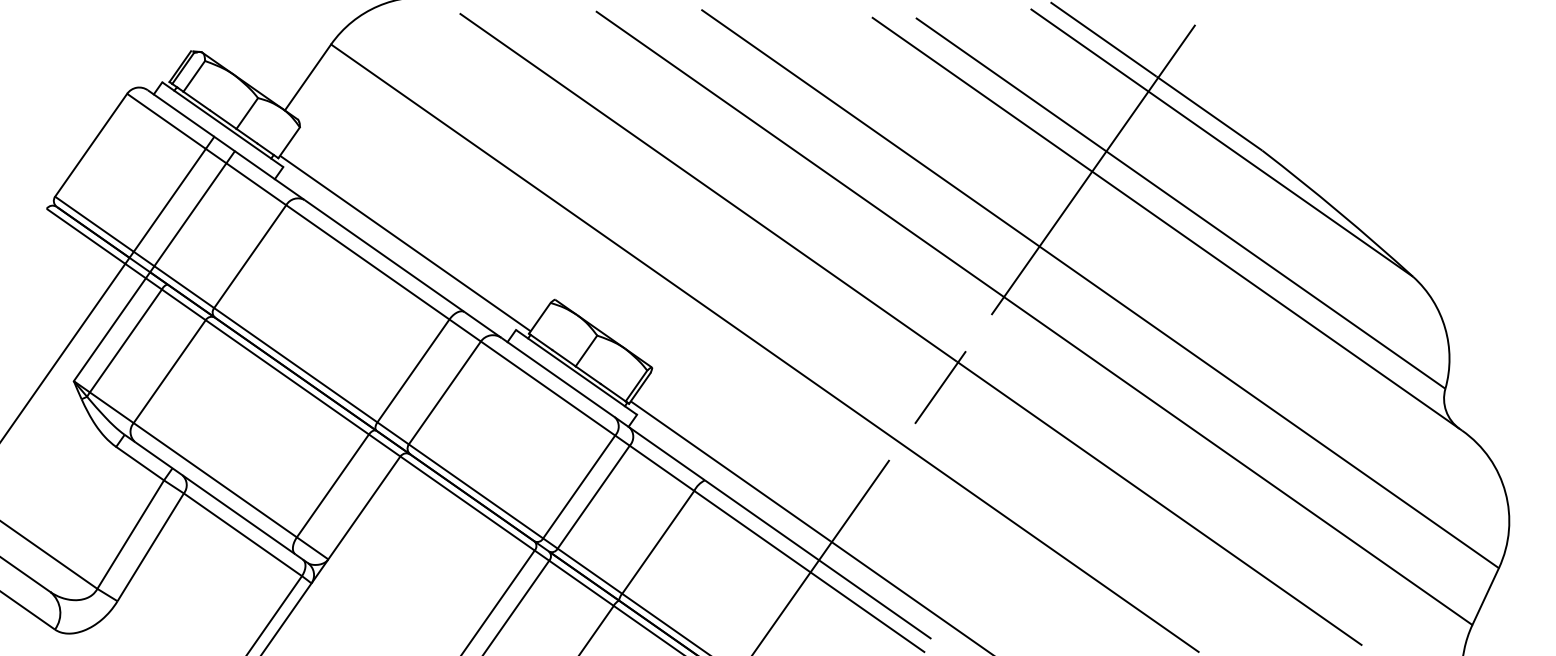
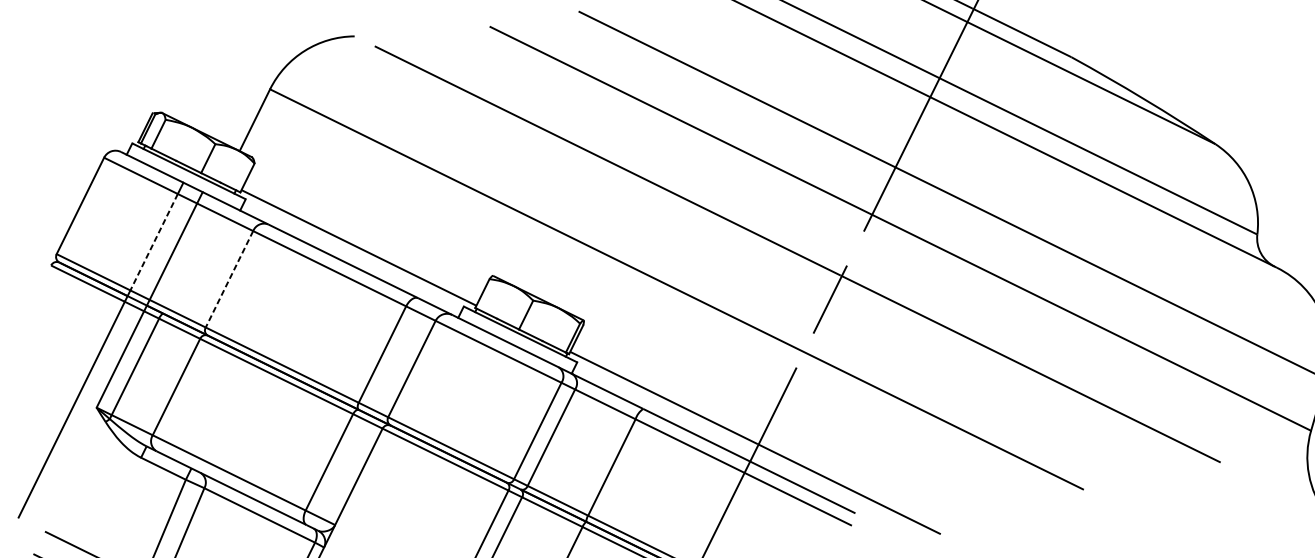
line: (169, 200) -> (153, 242), solid -> dashed
line: (250, 256) -> (229, 279), solid -> dashed

